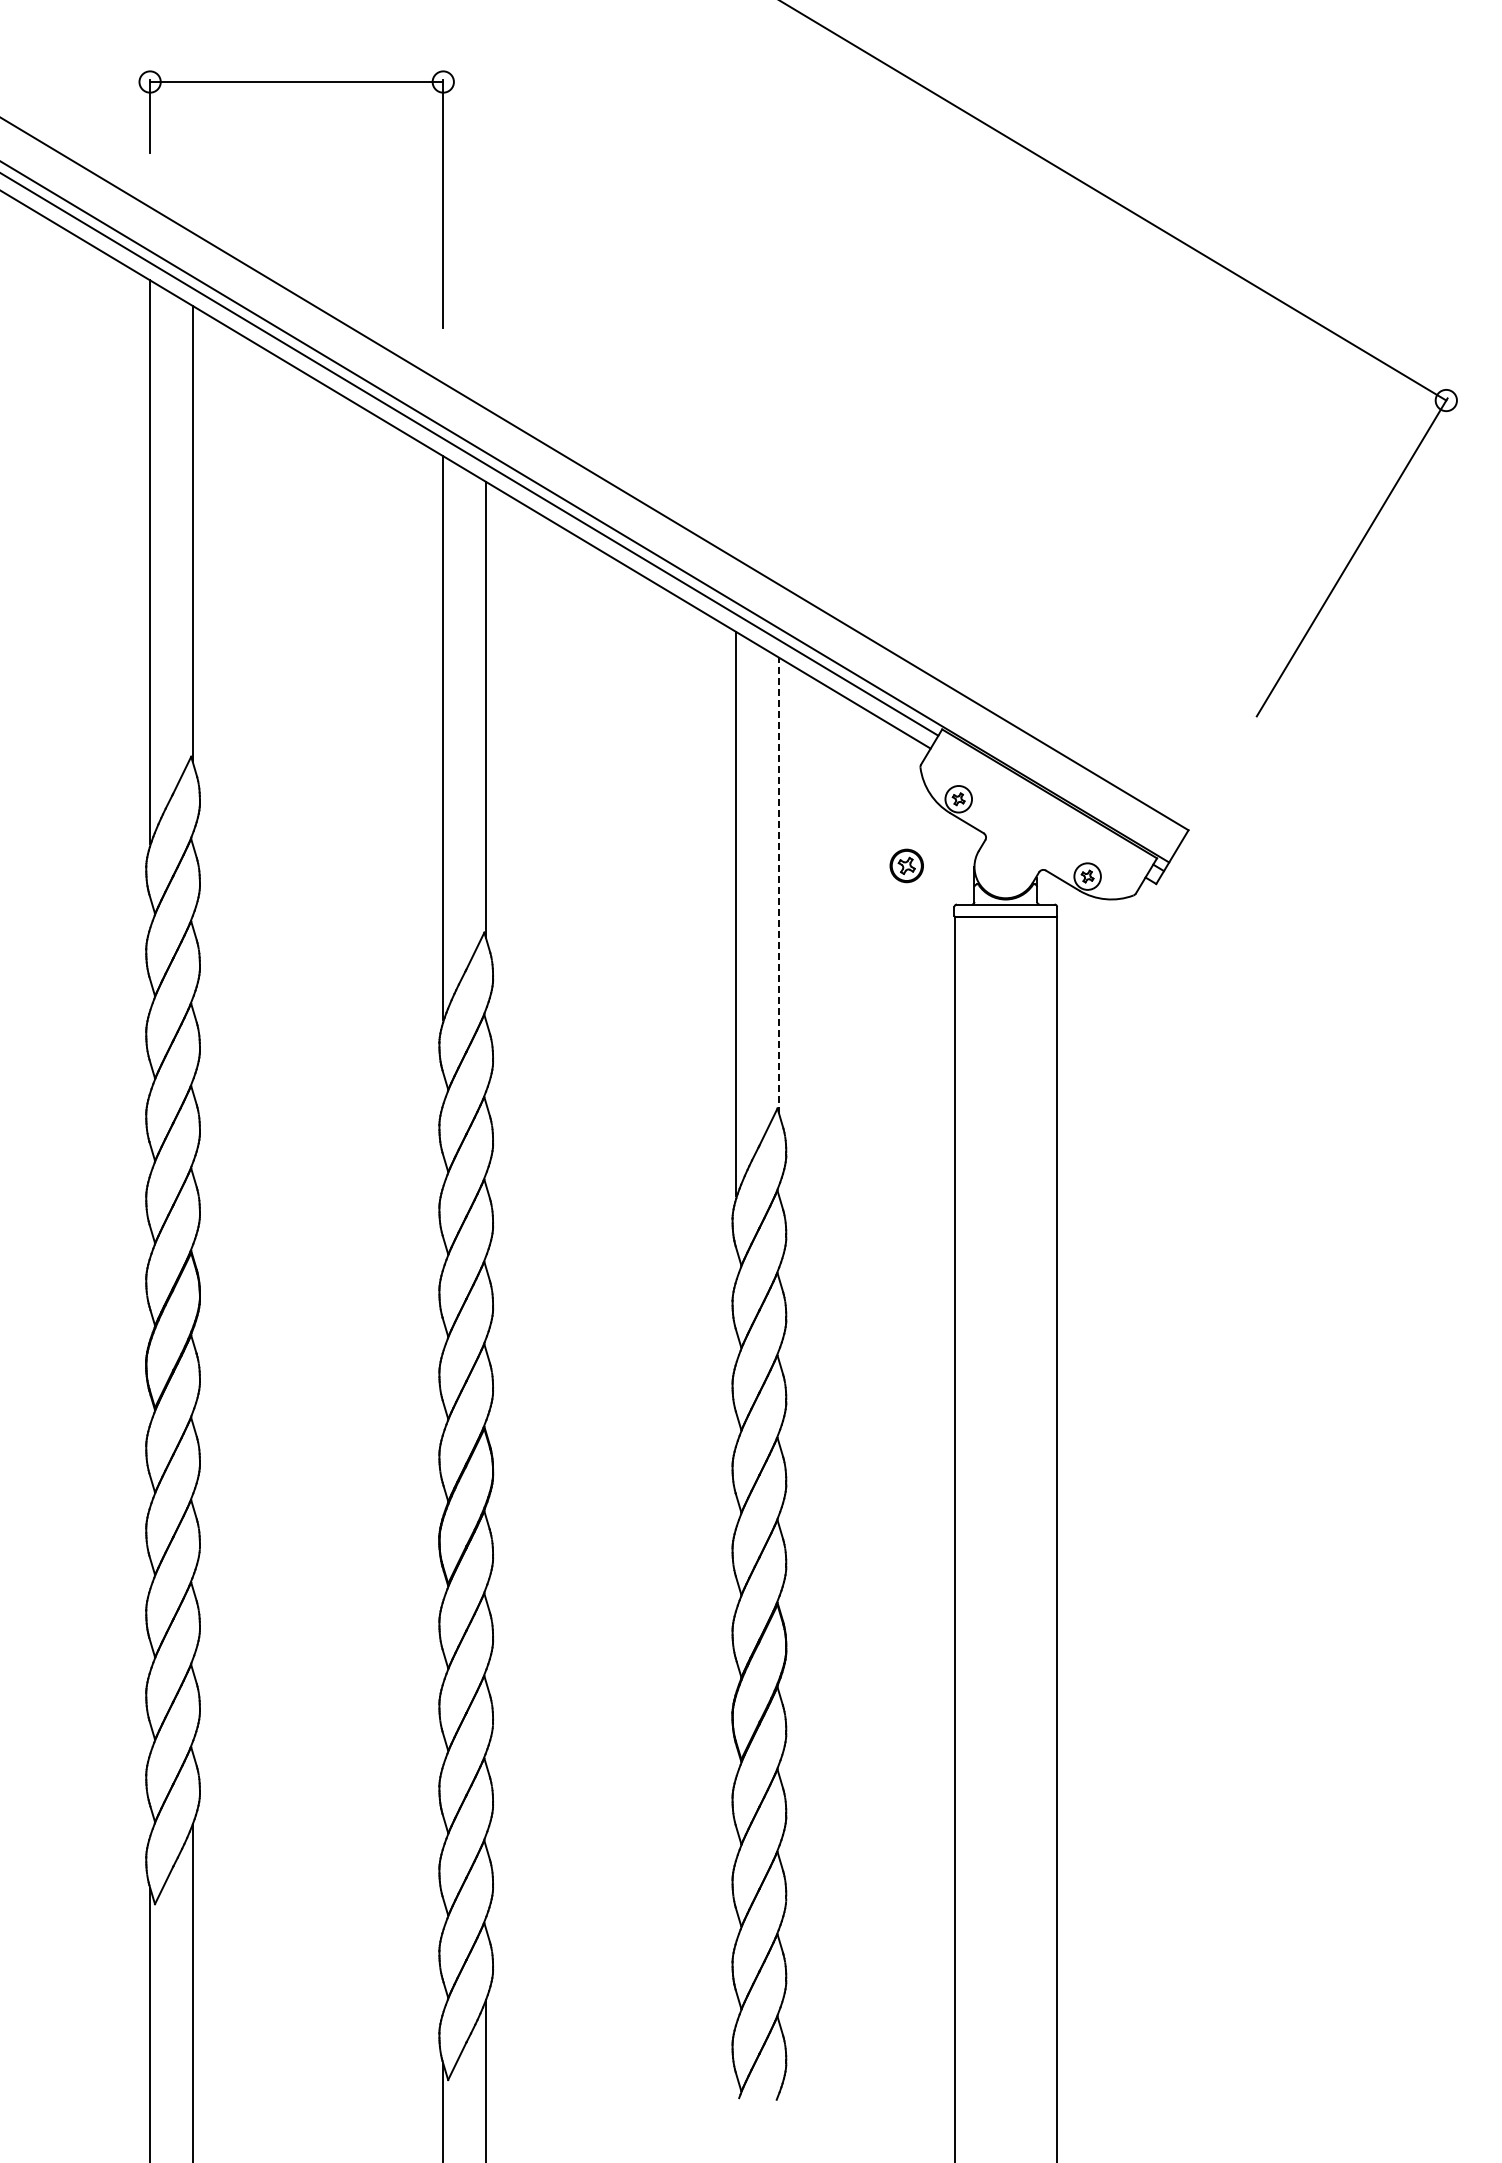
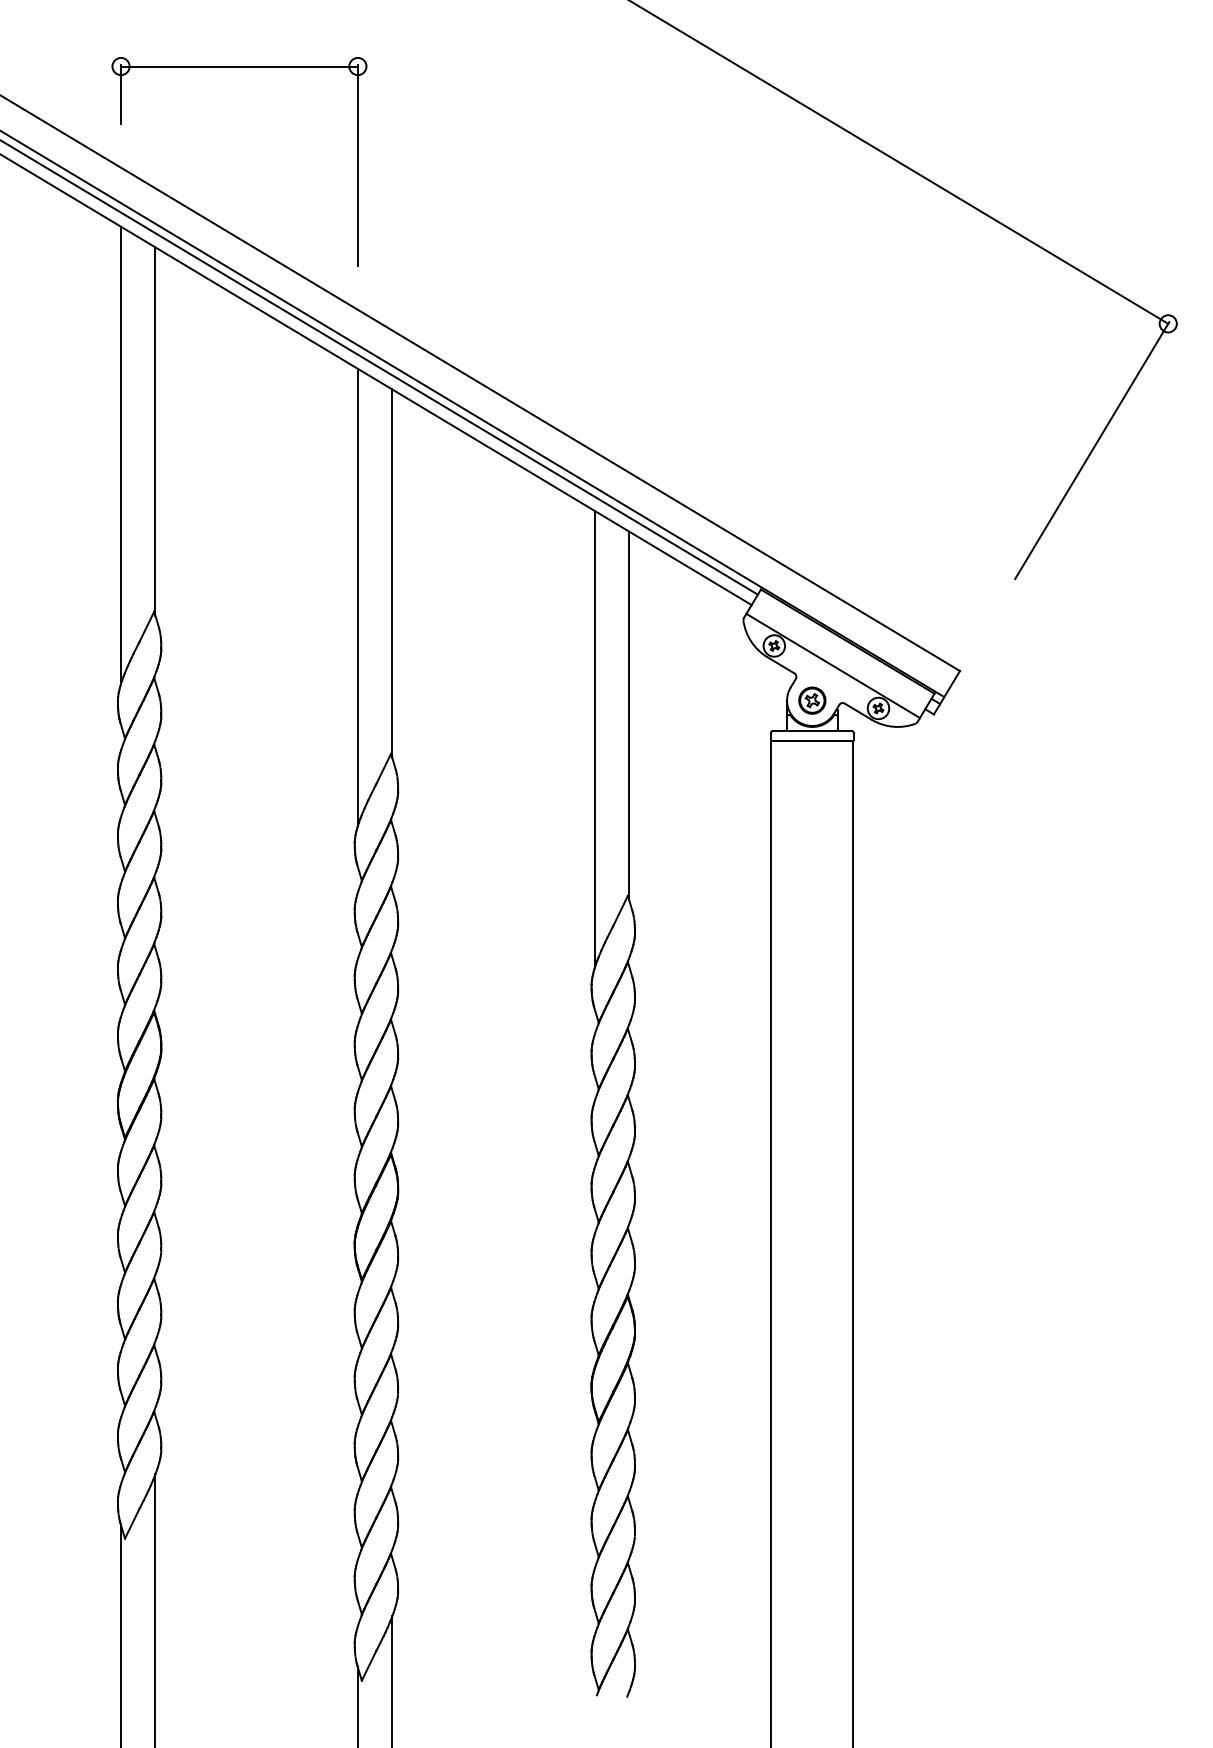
line: (1031, 823) -> (833, 665), added
part: (906, 865) -> (812, 700), moved
line: (779, 885) -> (629, 715), dashed -> solid

